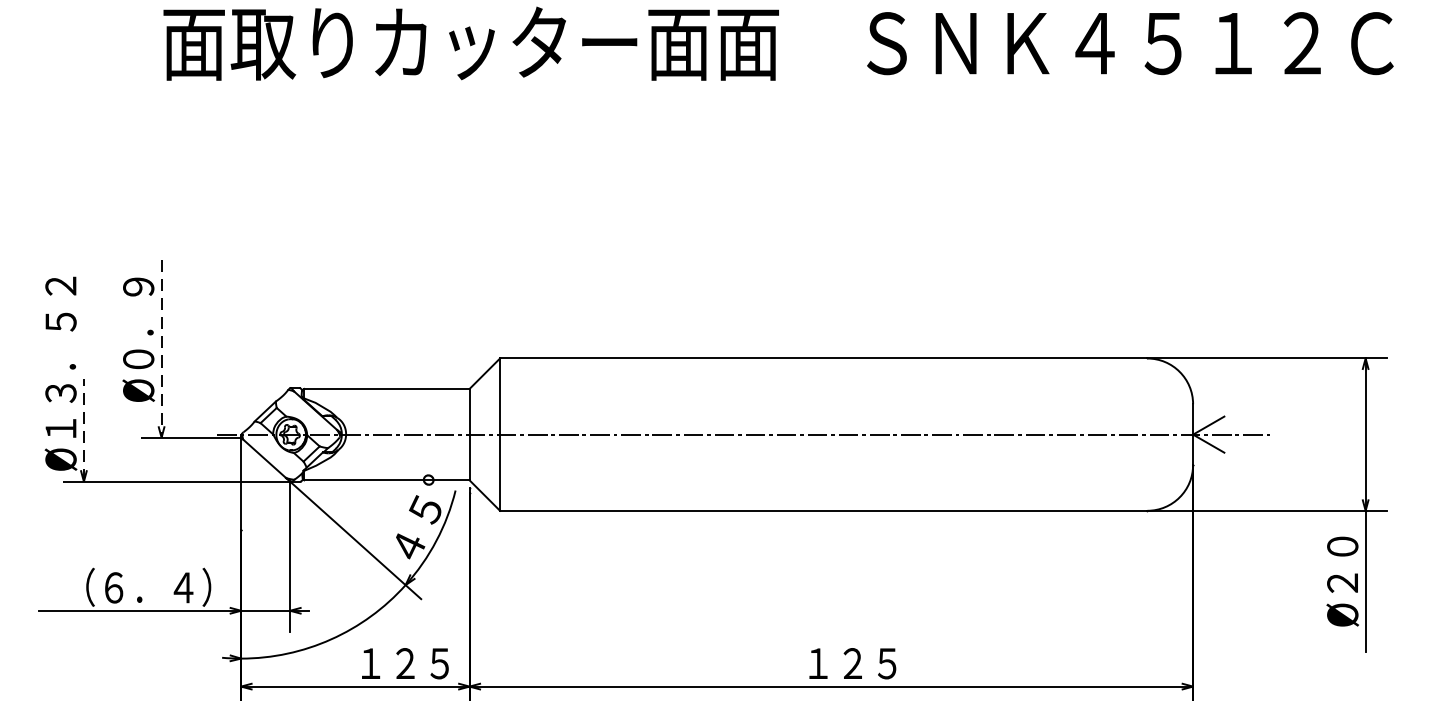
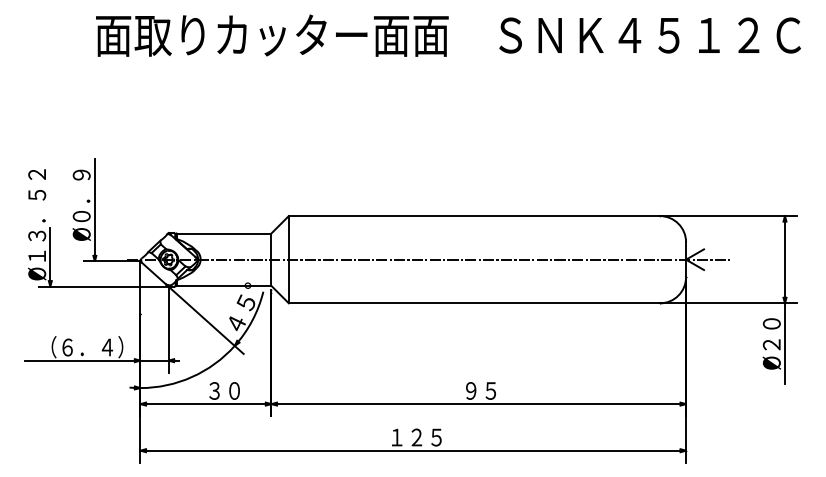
line: (160, 348) -> (94, 210), dashed -> solid
line: (84, 430) -> (50, 257), dashed -> solid
text: (405, 662) -> (234, 390), １２５ -> ３０
text: (851, 662) -> (490, 390), １２５ -> ９５

